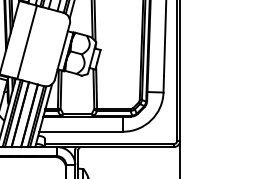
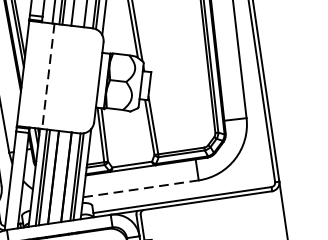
line: (27, 42) -> (48, 76), solid -> dashed
line: (81, 131) -> (141, 188), solid -> dashed

